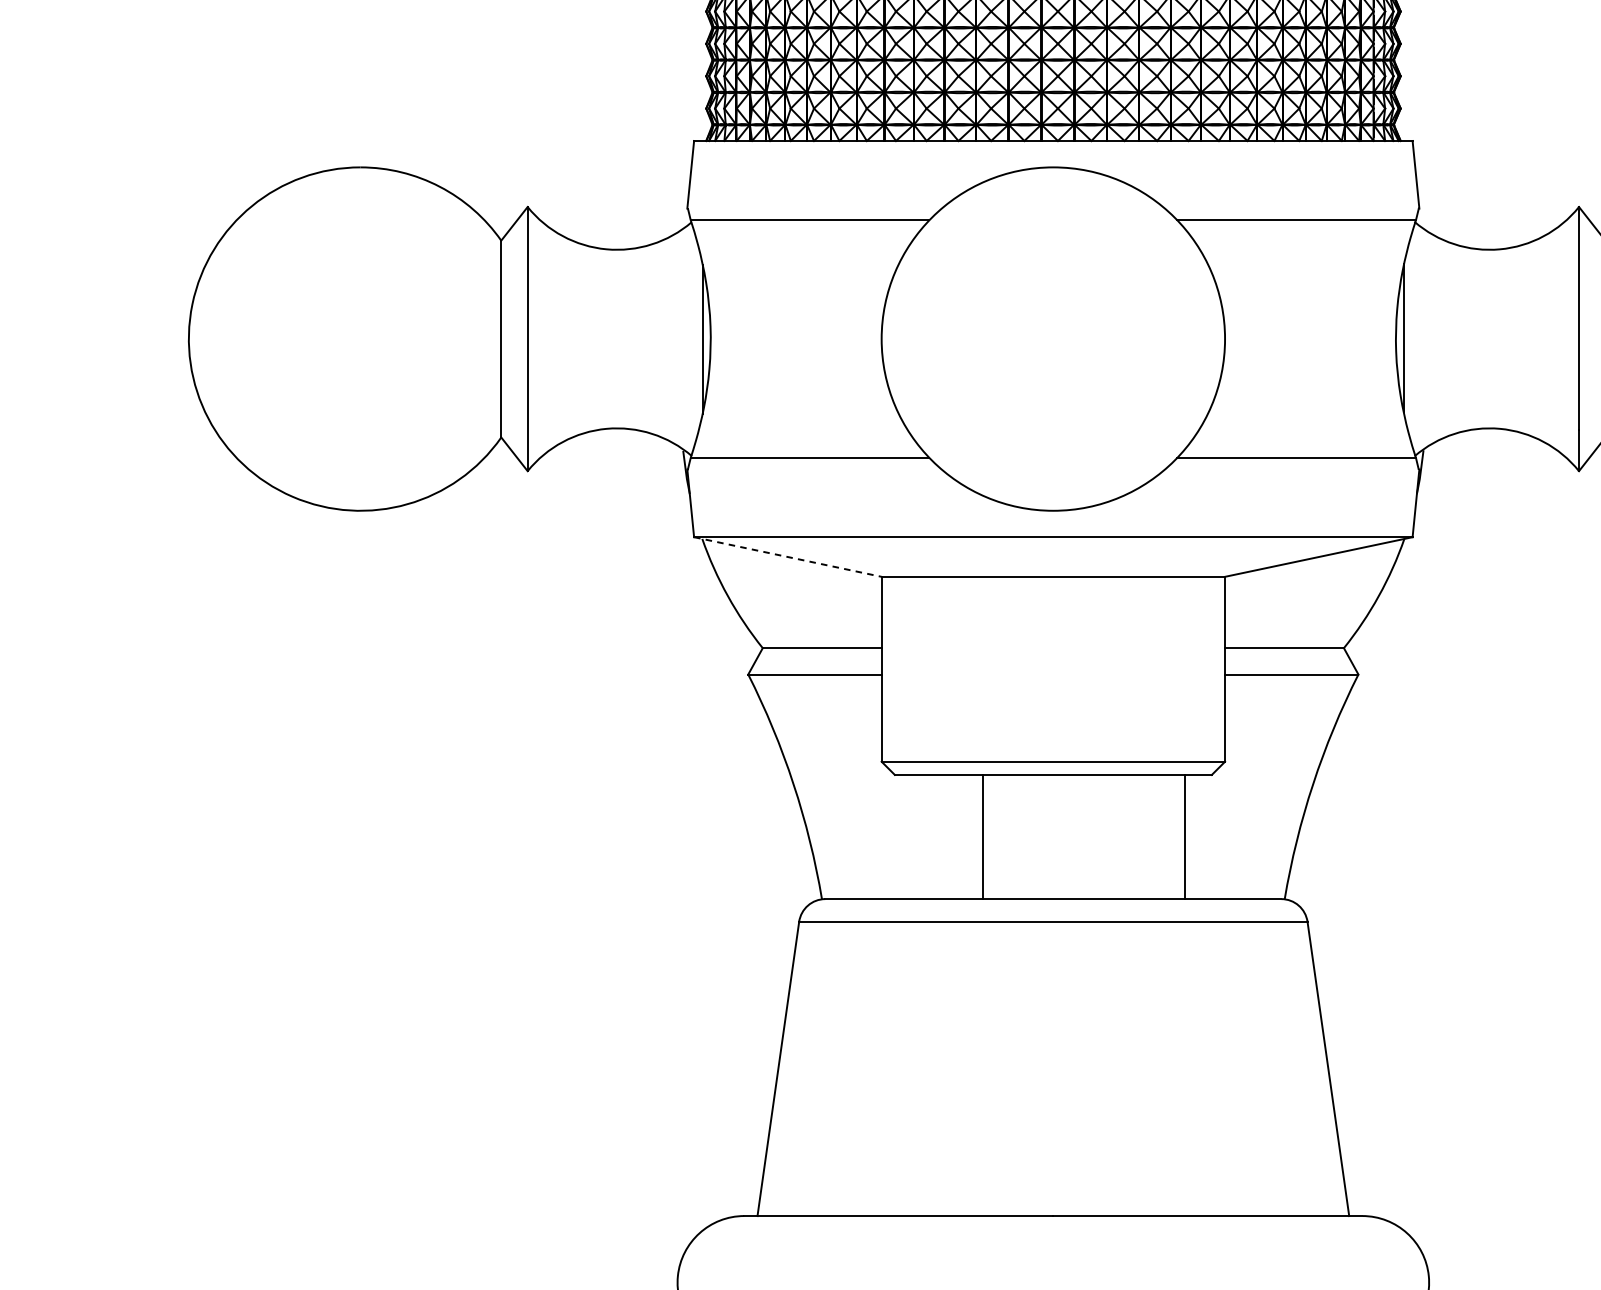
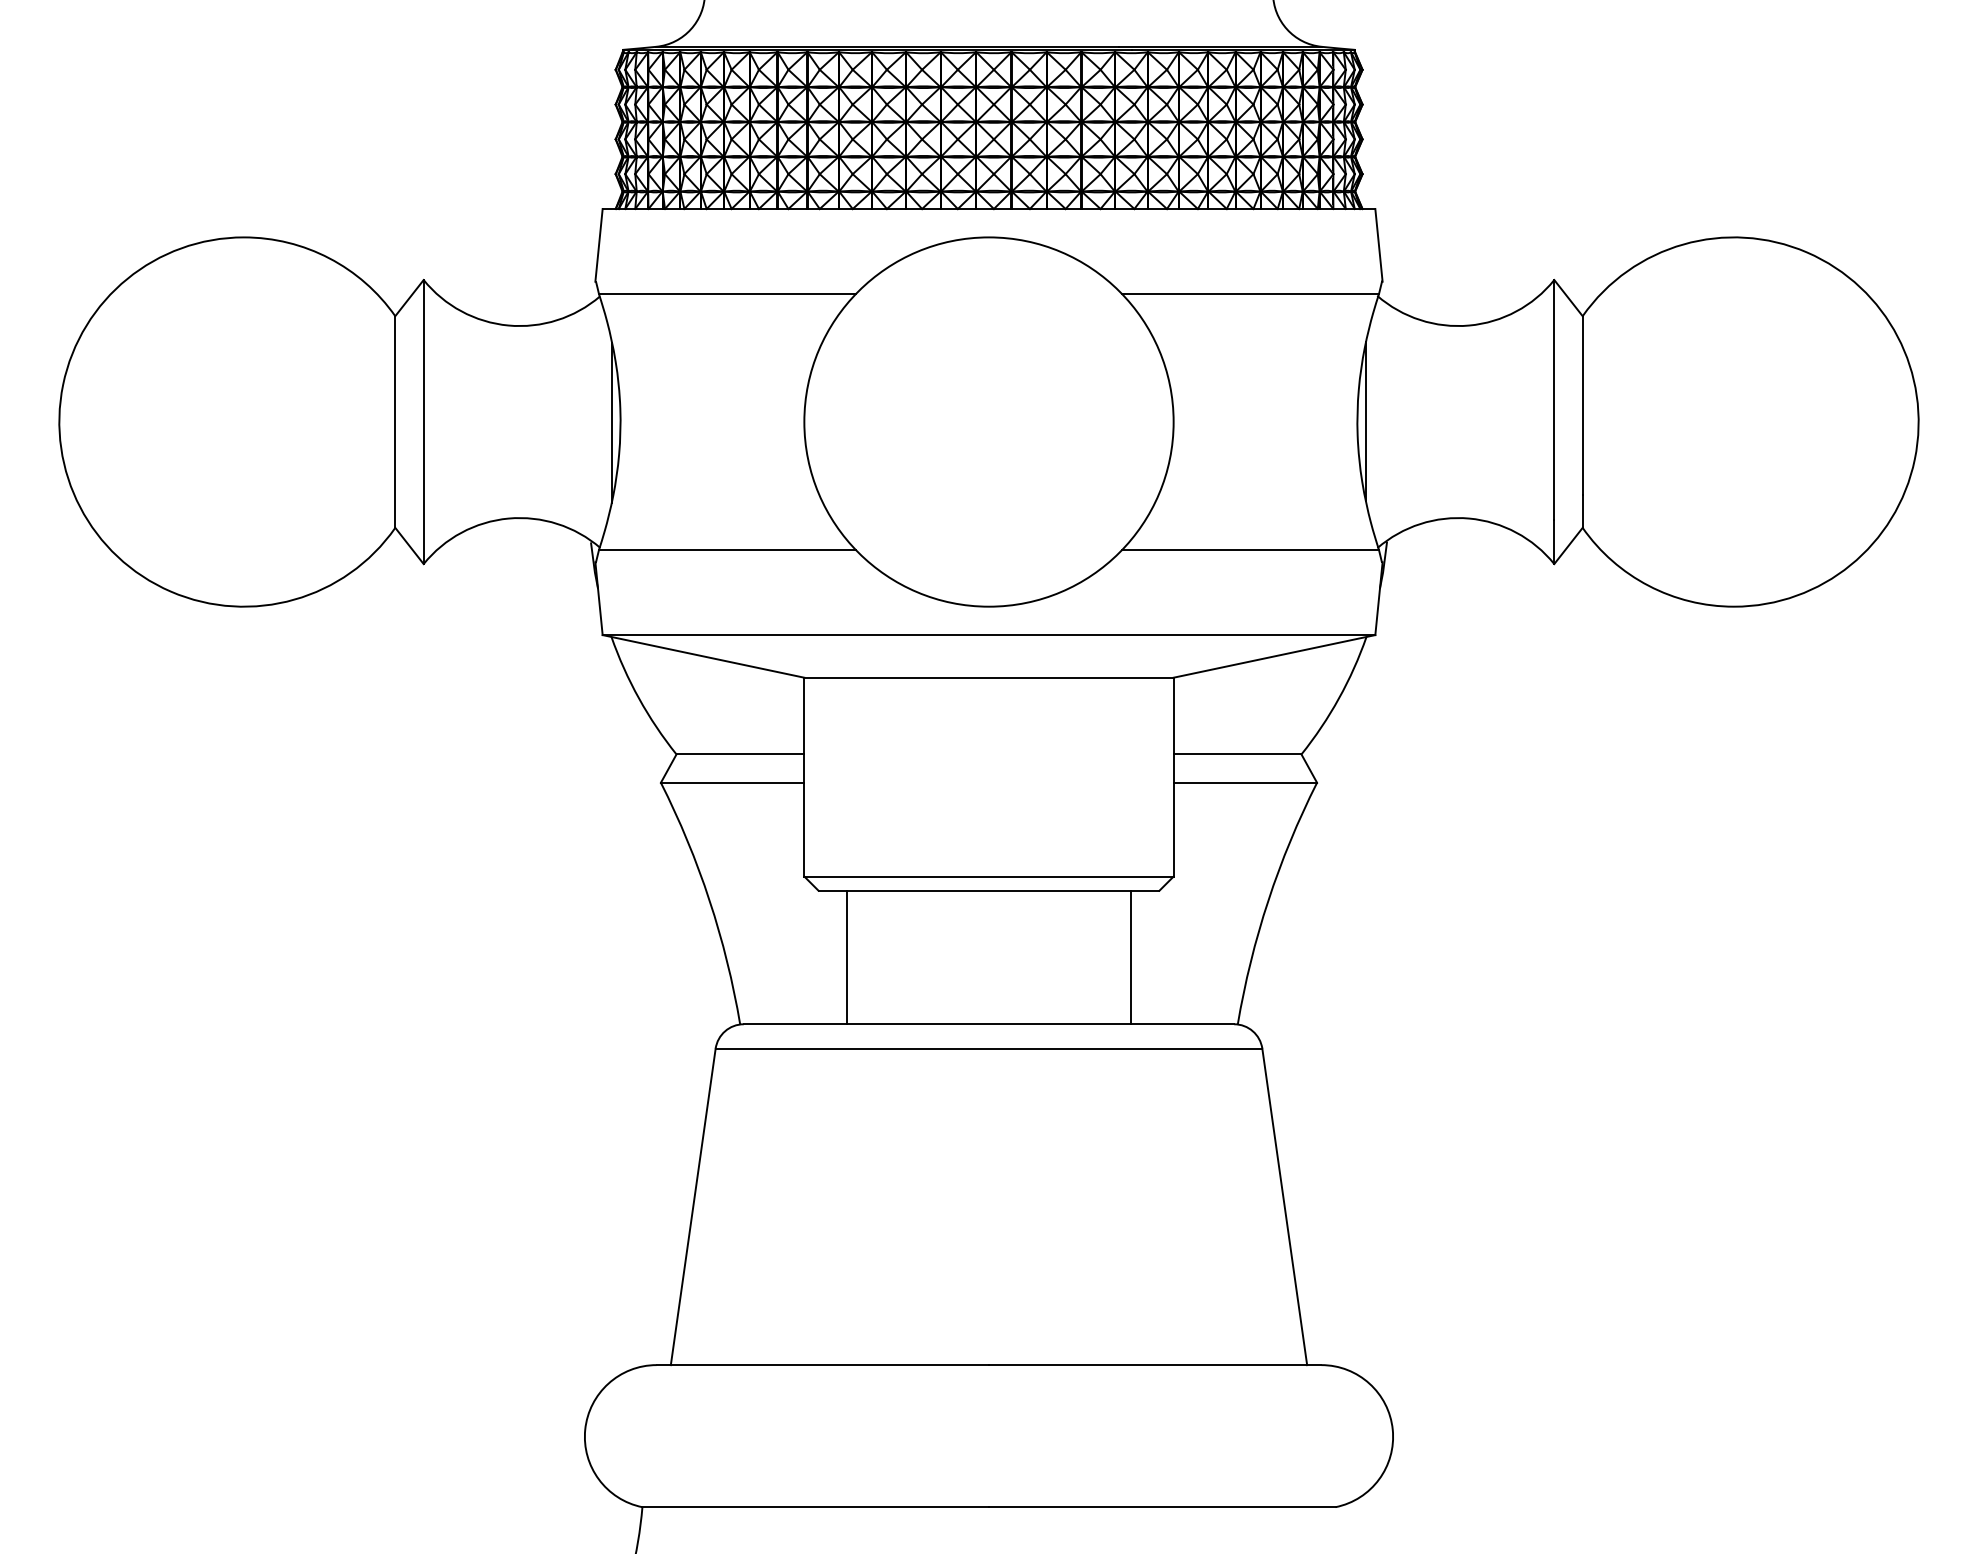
line: (788, 557) -> (704, 656), dashed -> solid
line: (982, 837) -> (846, 957), moved

